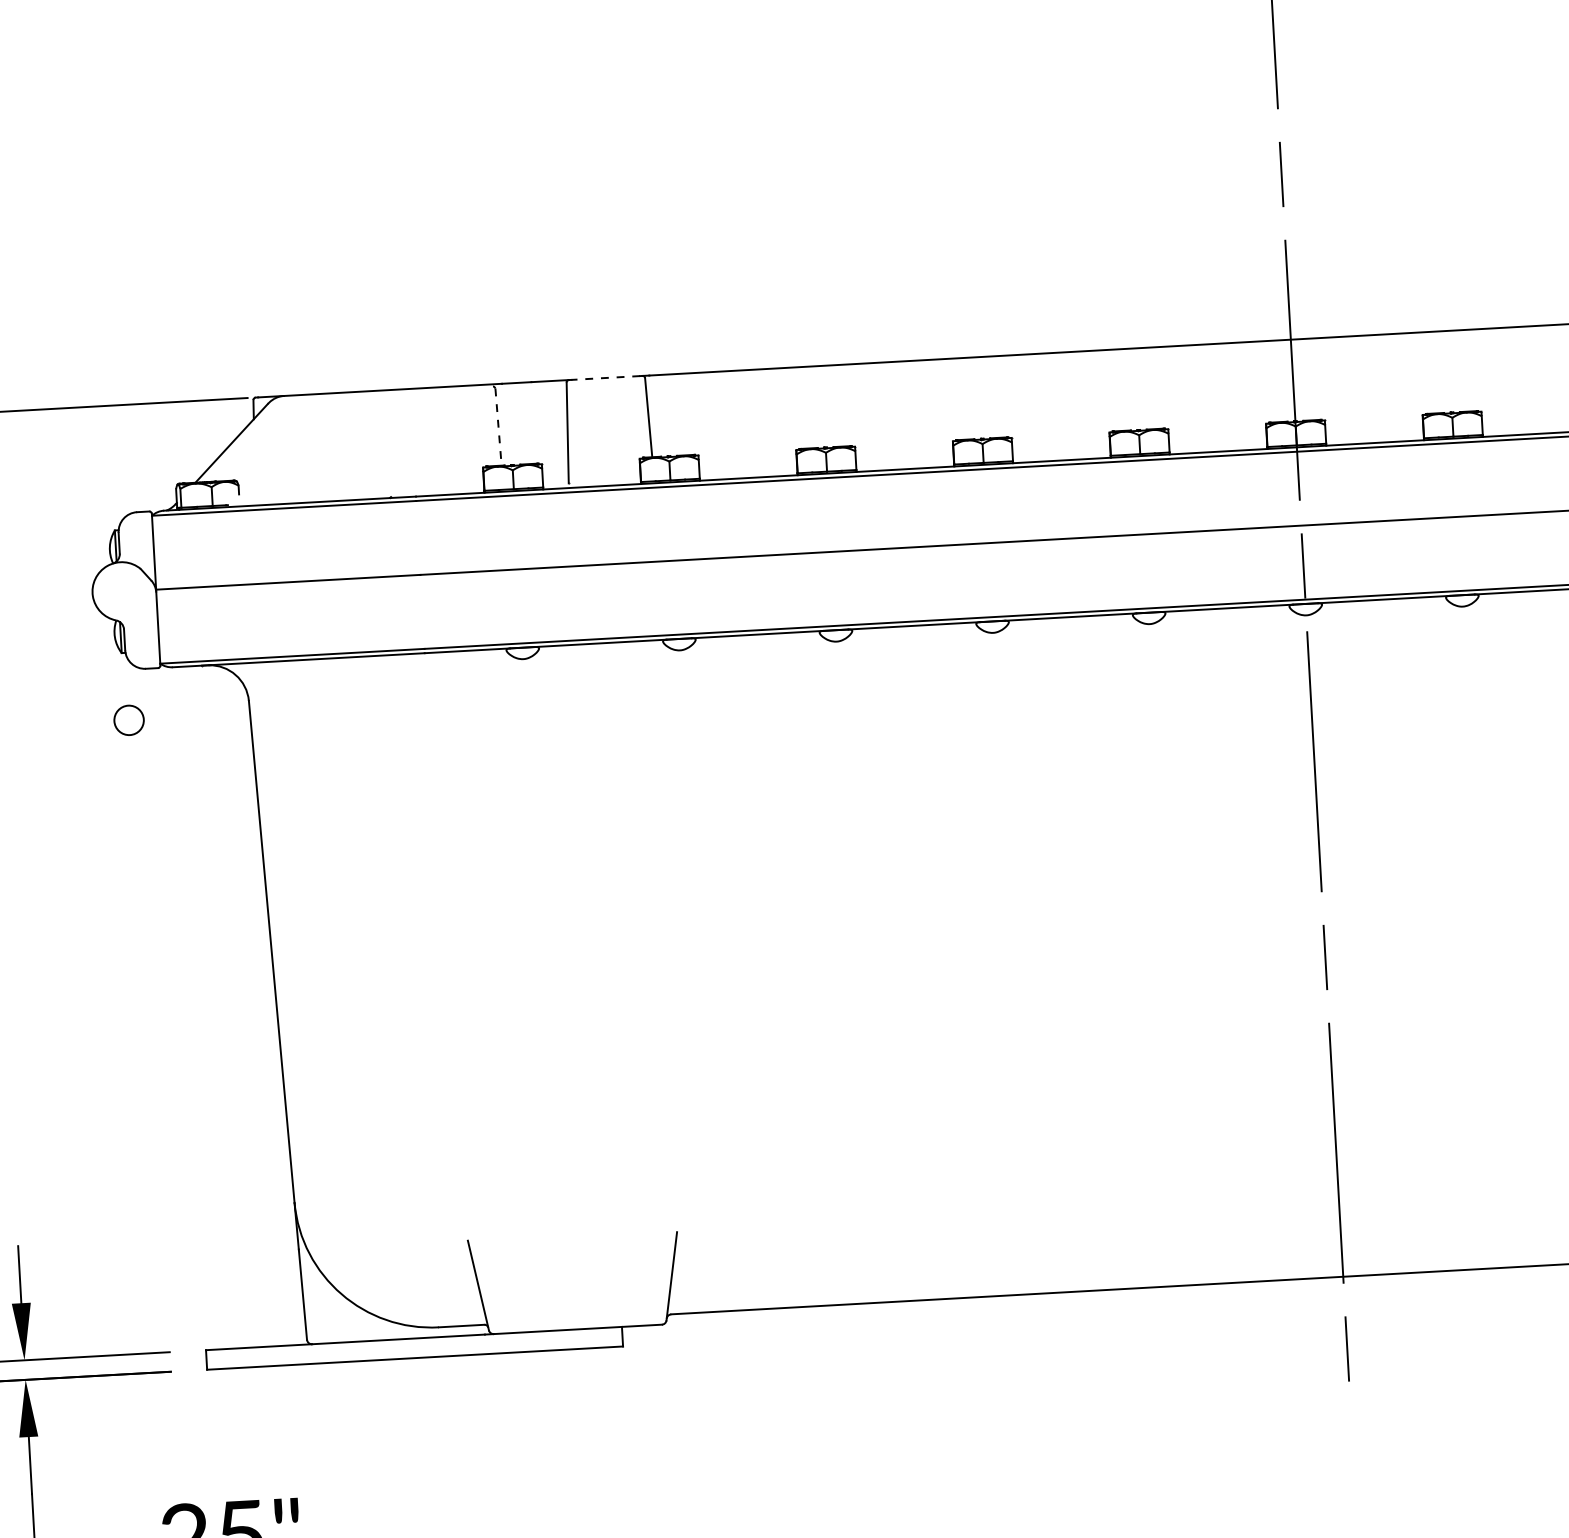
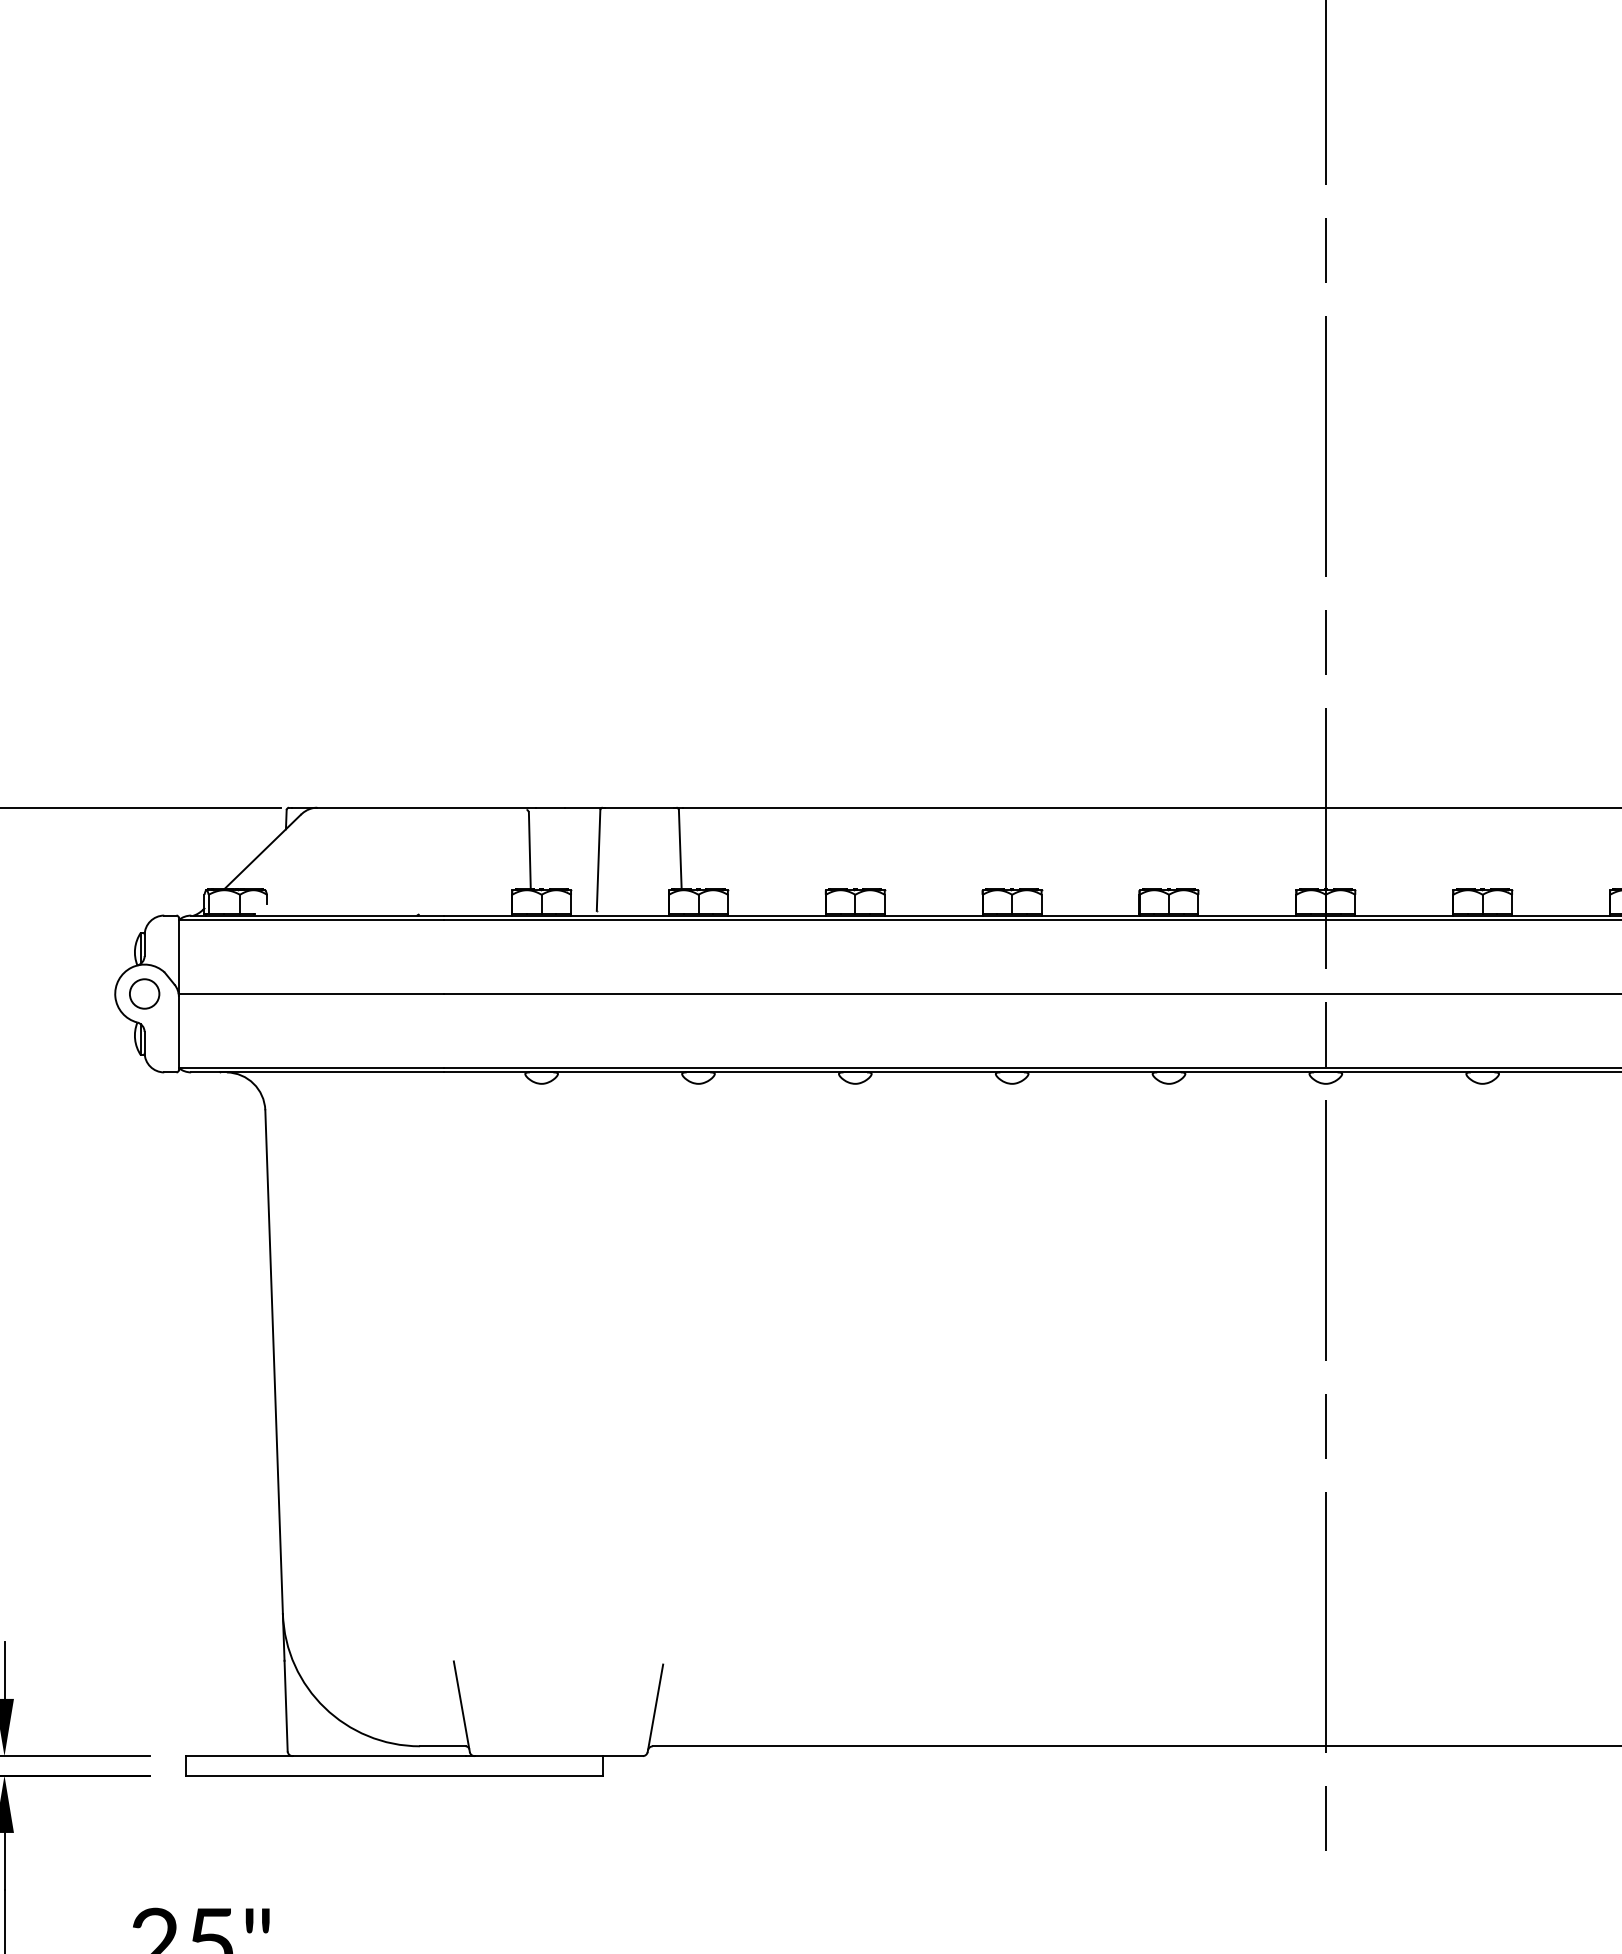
line: (605, 377) -> (639, 807), dashed -> solid
line: (498, 426) -> (529, 850), dashed -> solid
circle: (128, 719) -> (144, 993), moved

